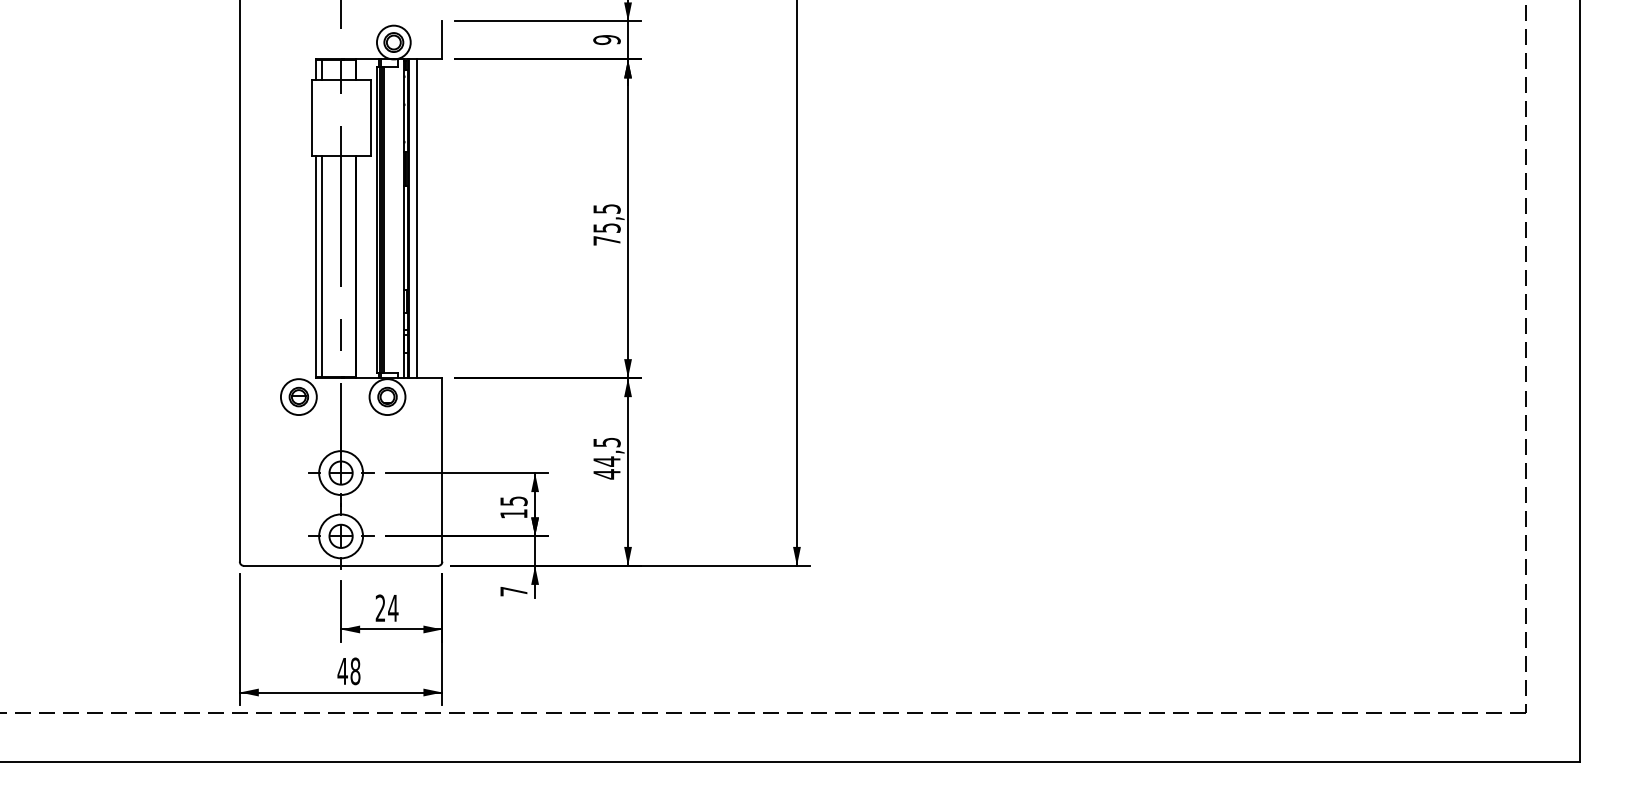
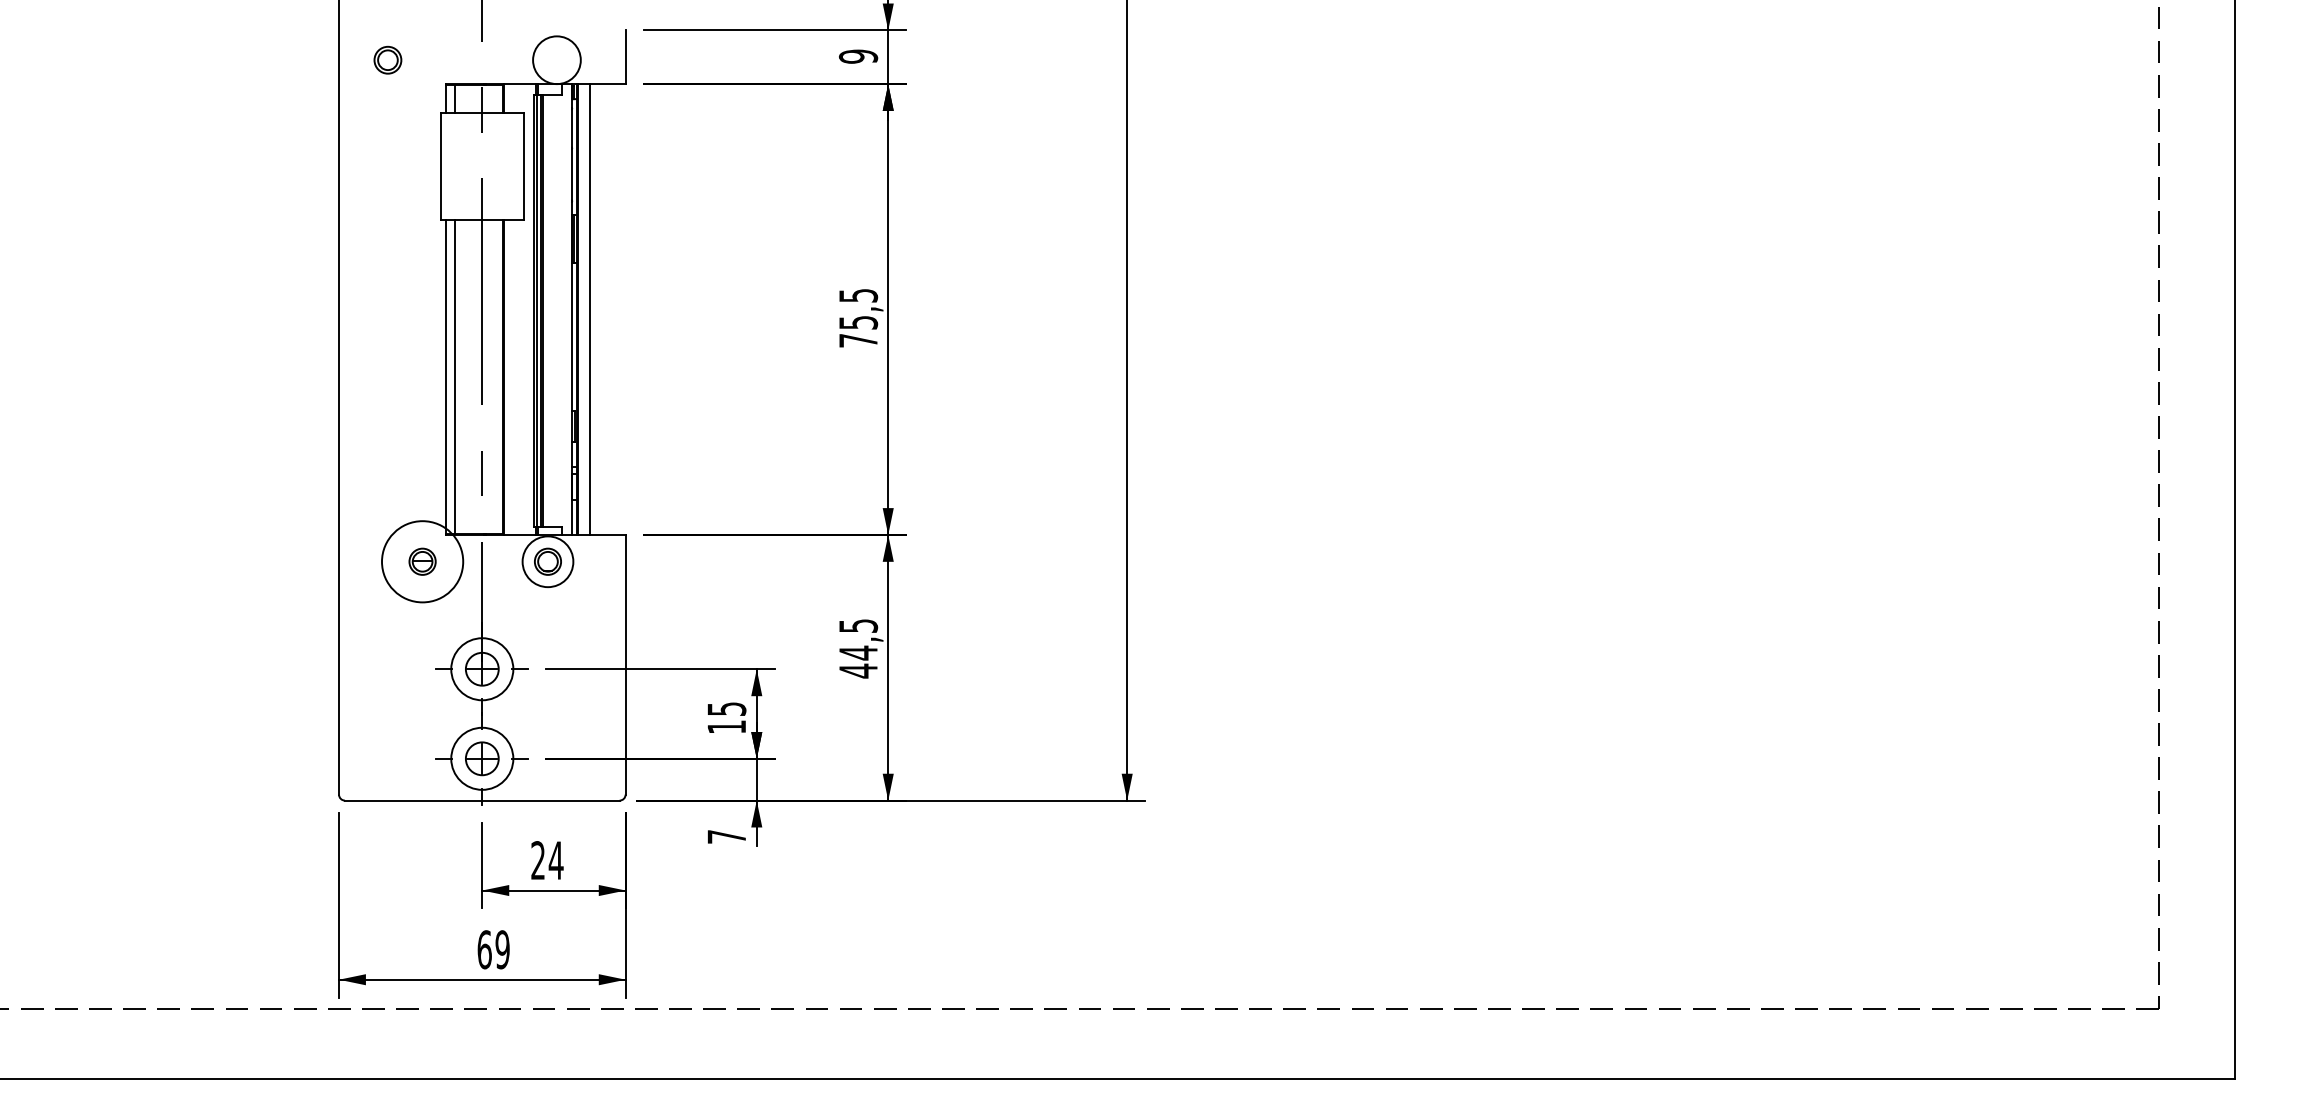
part: (393, 42) -> (387, 59), moved
circle: (298, 396) -> (422, 561), size x1.6
text: (349, 671) -> (493, 949), 48 -> 69

